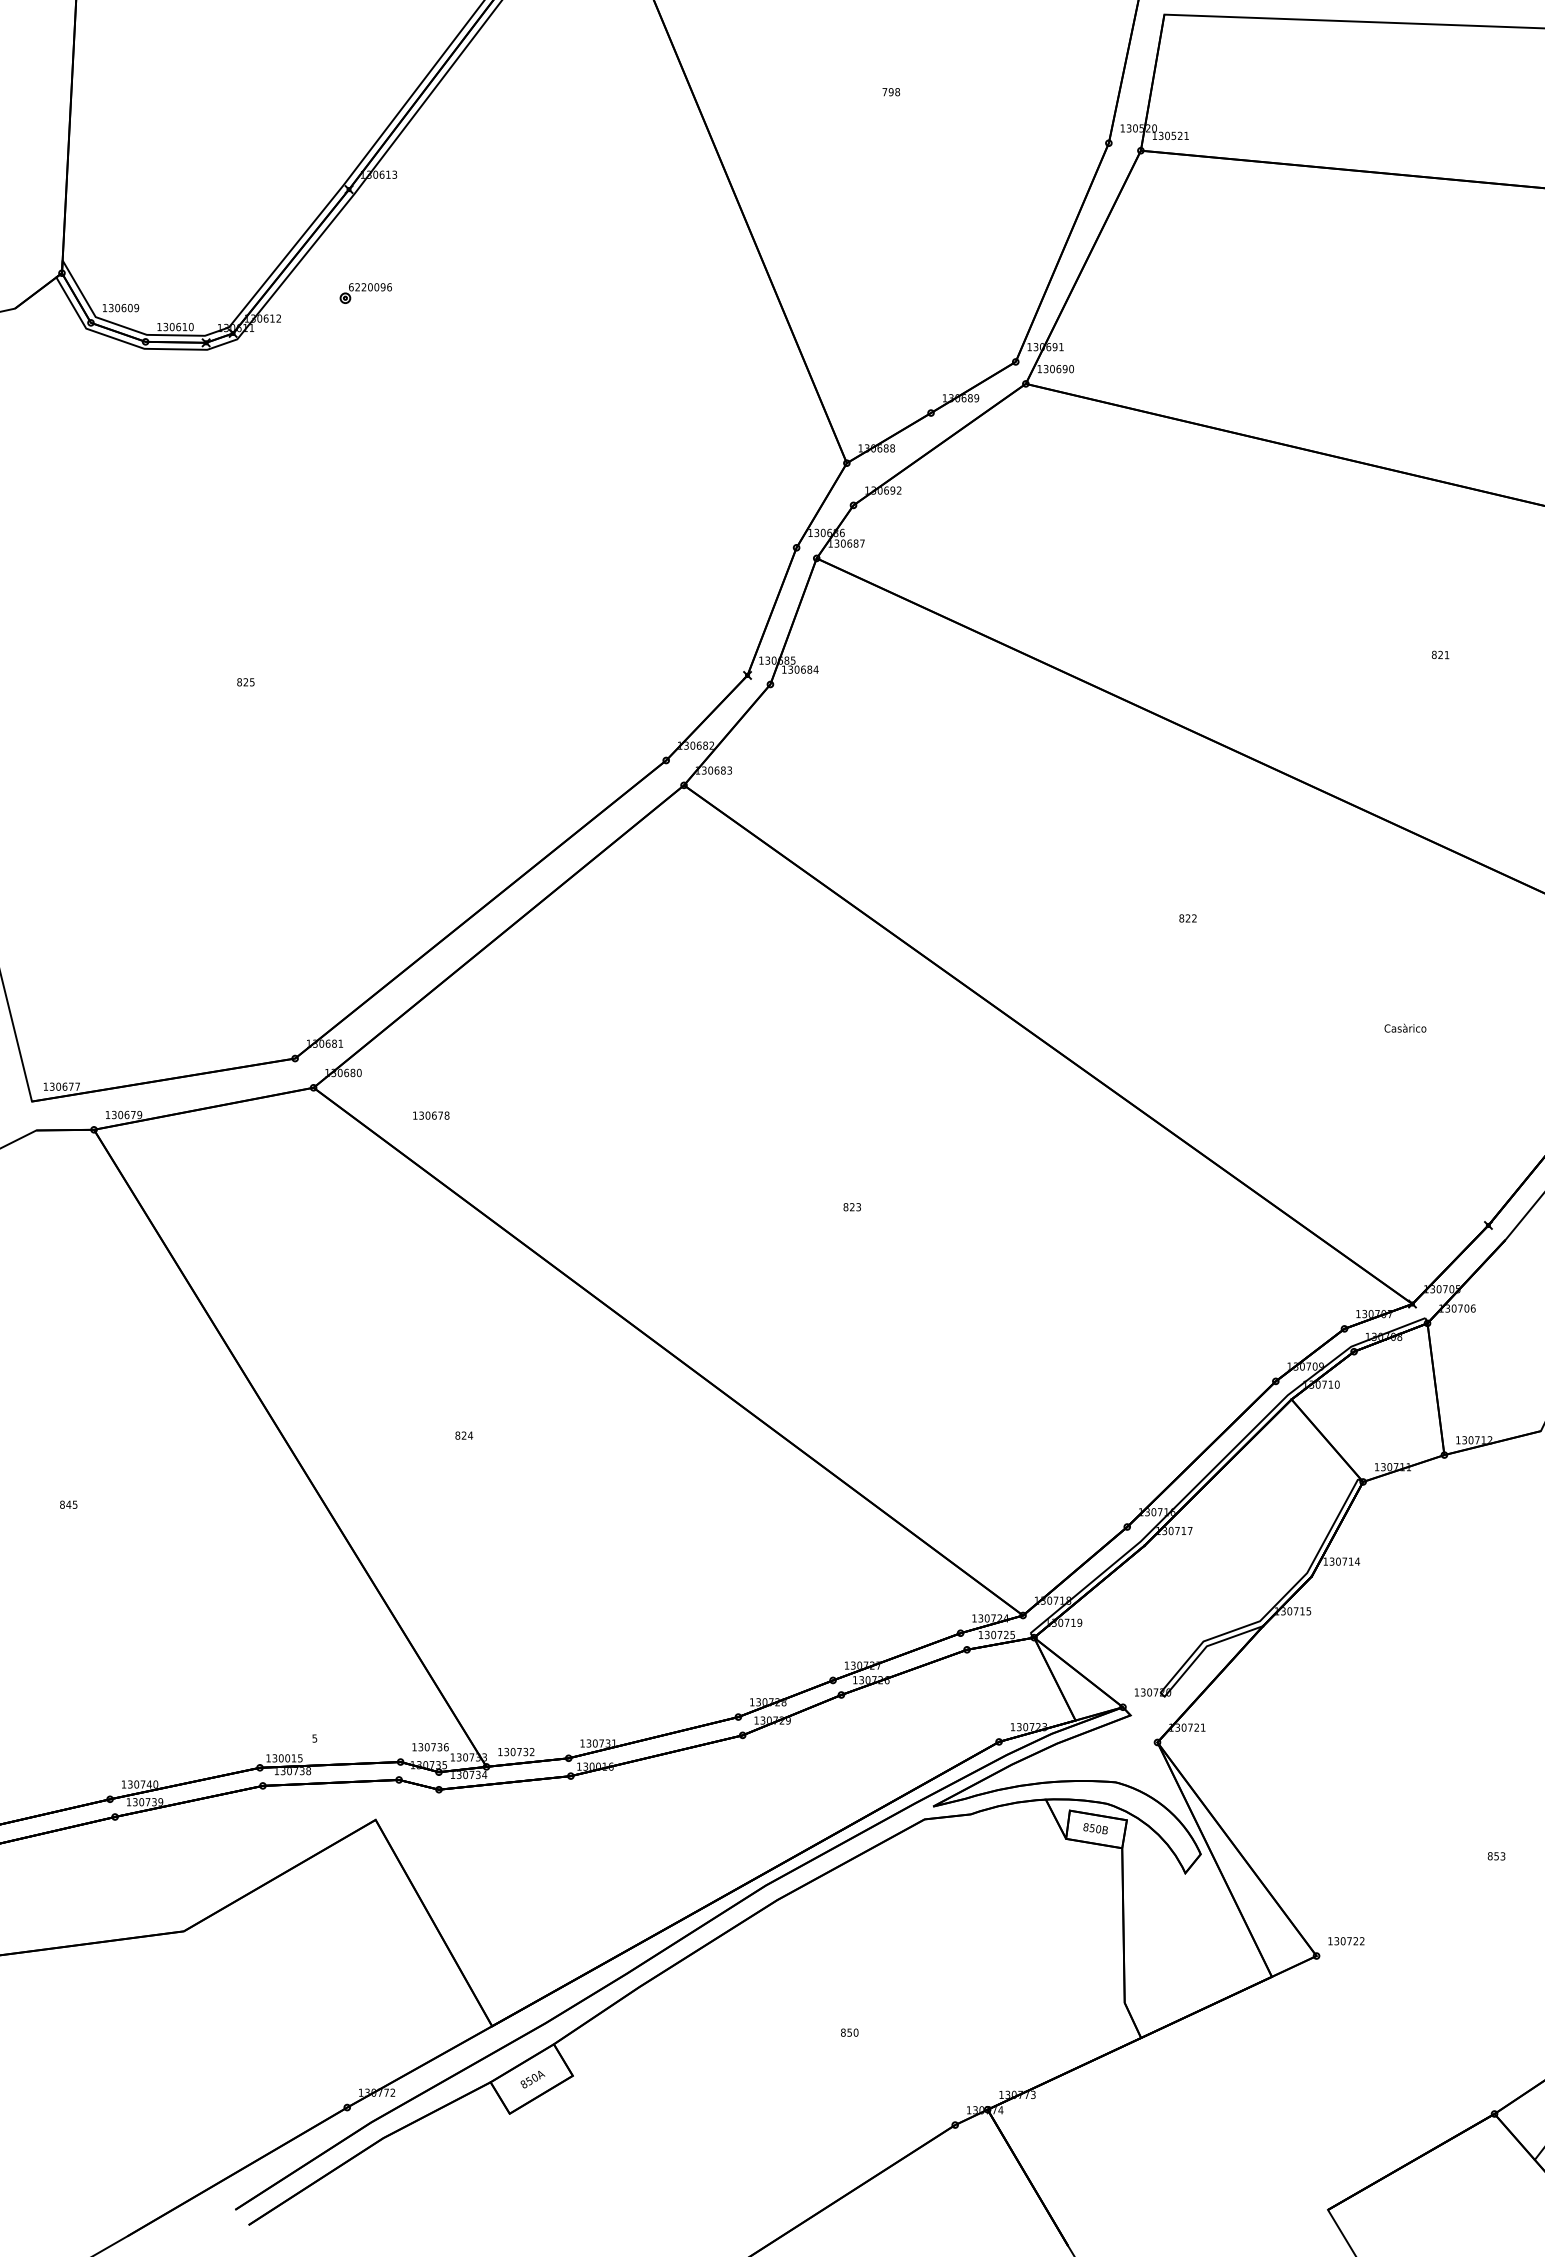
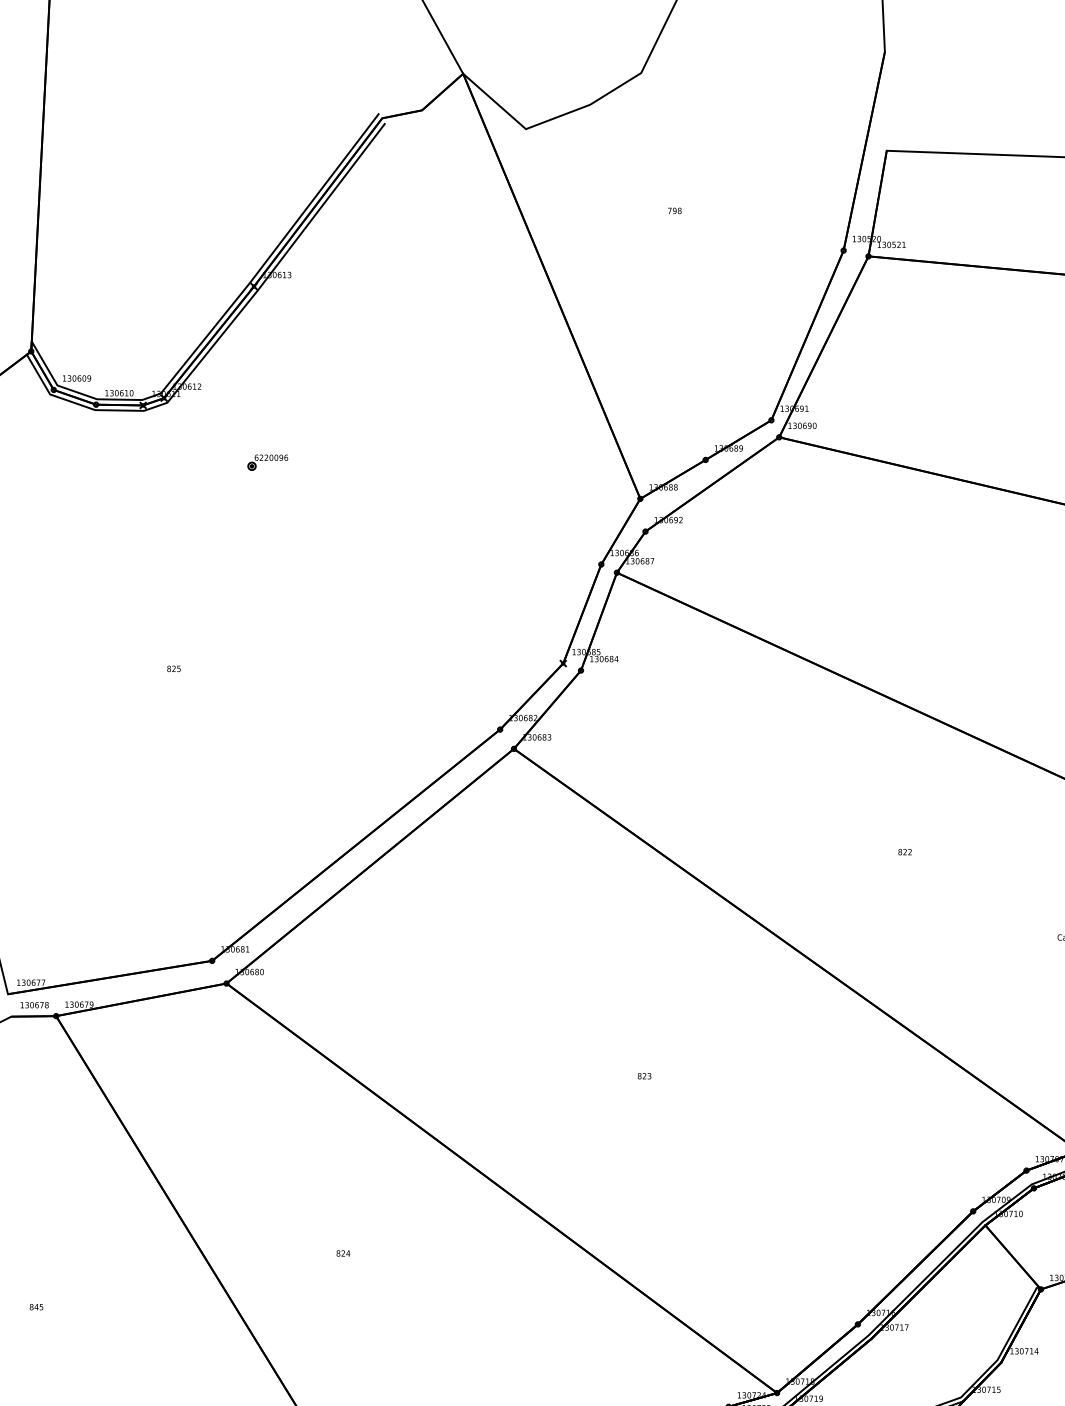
part: (365, 293) -> (267, 462), moved
text: (431, 1115) -> (34, 1005), moved

